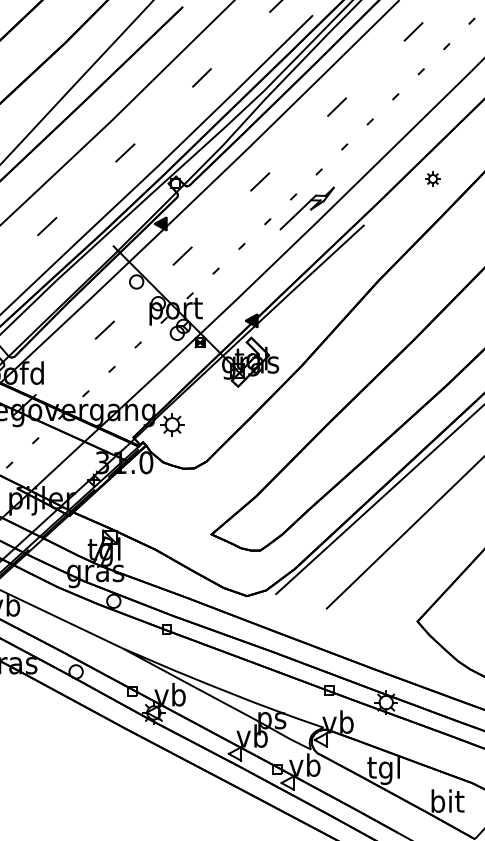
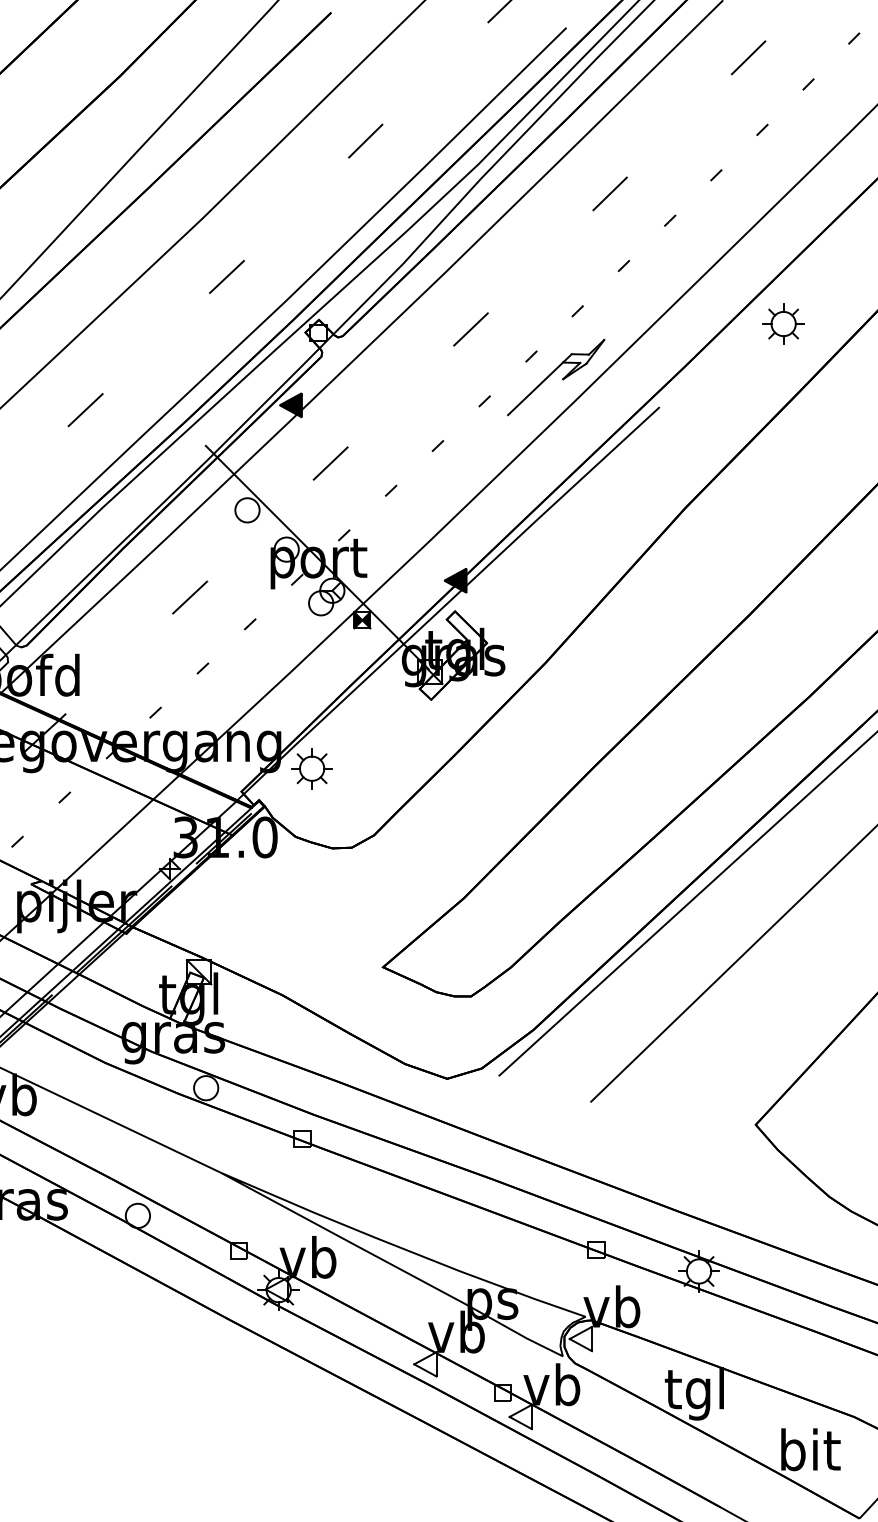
part: (432, 178) -> (782, 323), size x1.67

